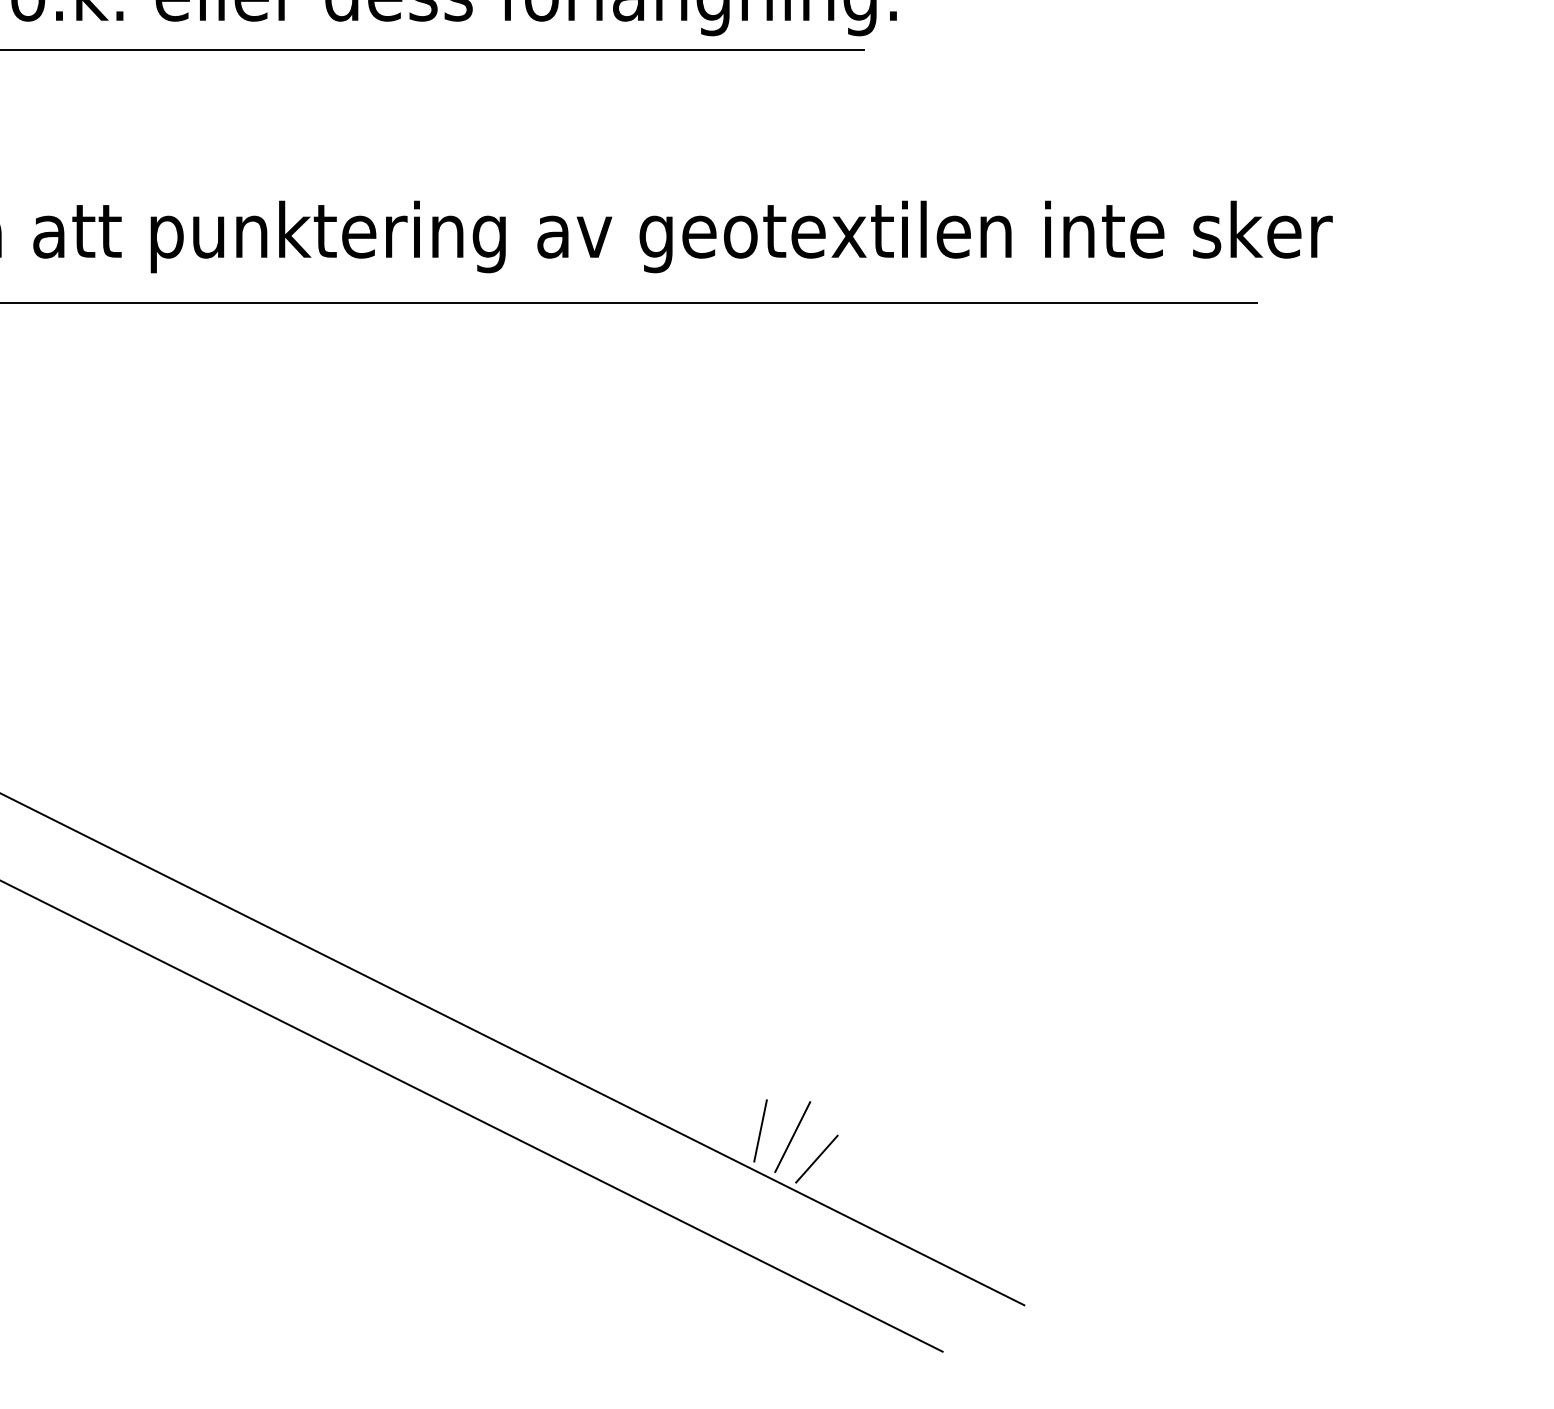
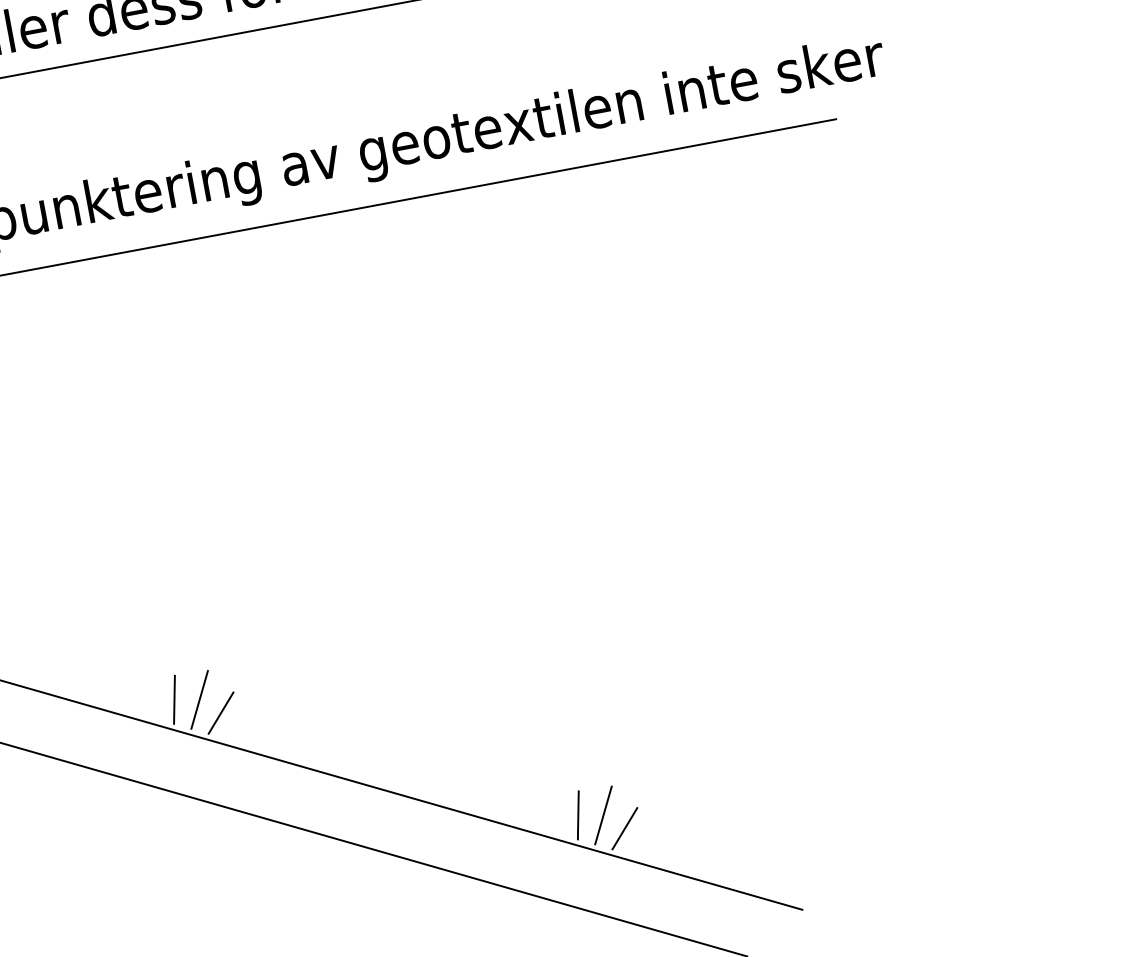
line: (271, 886) -> (174, 699), added
line: (303, 892) -> (199, 699), added
line: (328, 914) -> (221, 712), added

